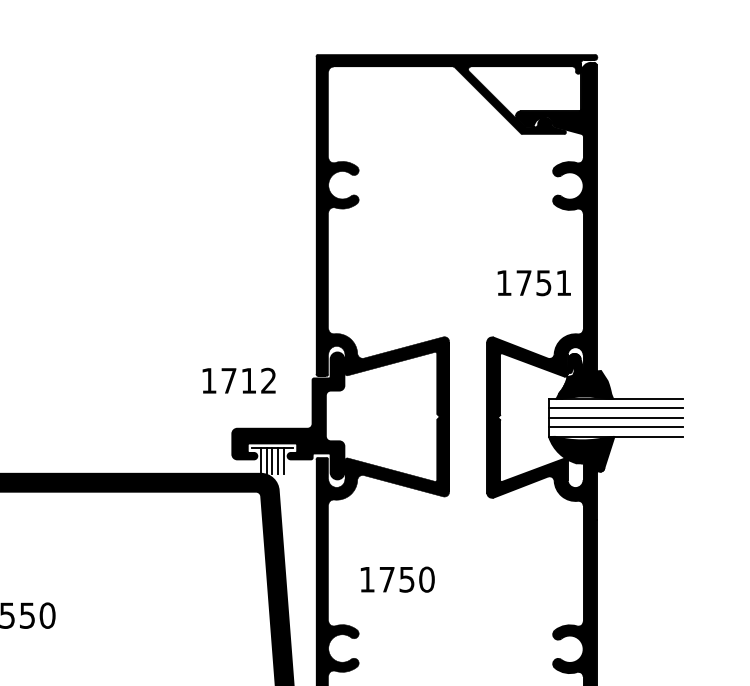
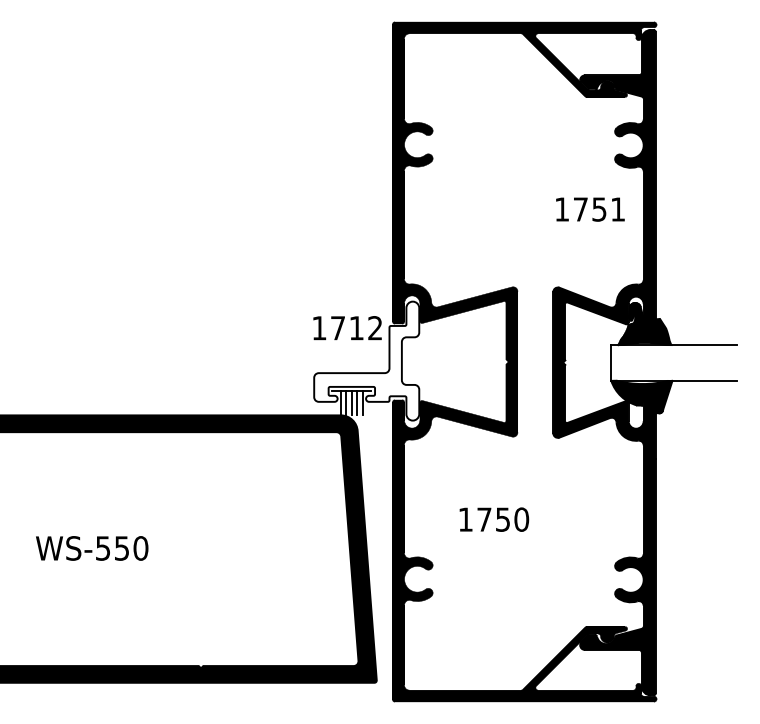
text: (534, 283) -> (590, 209), moved
text: (239, 381) -> (347, 328), moved
line: (616, 408) -> (674, 354), removed
fill: (288, 415) -> (366, 360), removed
line: (616, 418) -> (674, 363), removed
line: (616, 427) -> (674, 371), removed
text: (397, 579) -> (494, 519), moved

